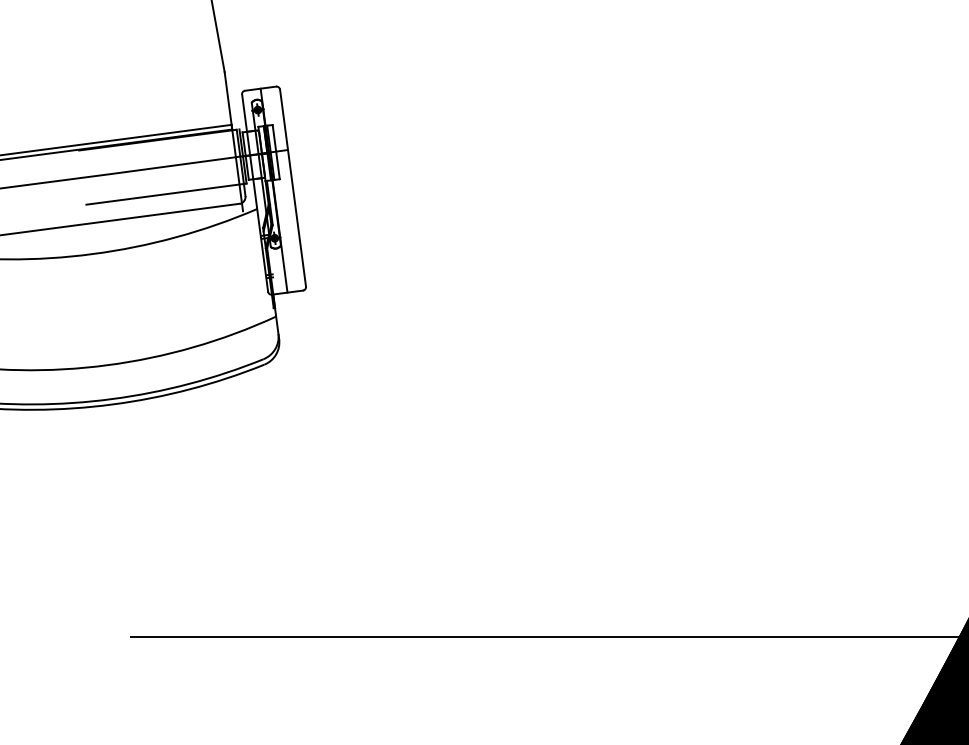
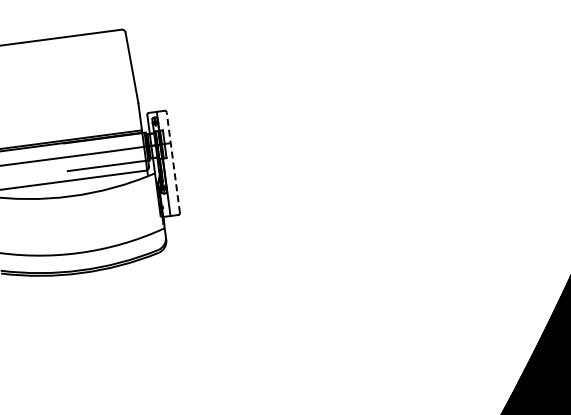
line: (293, 187) -> (173, 162), solid -> dashed
line: (545, 636) -> (302, 391), removed

